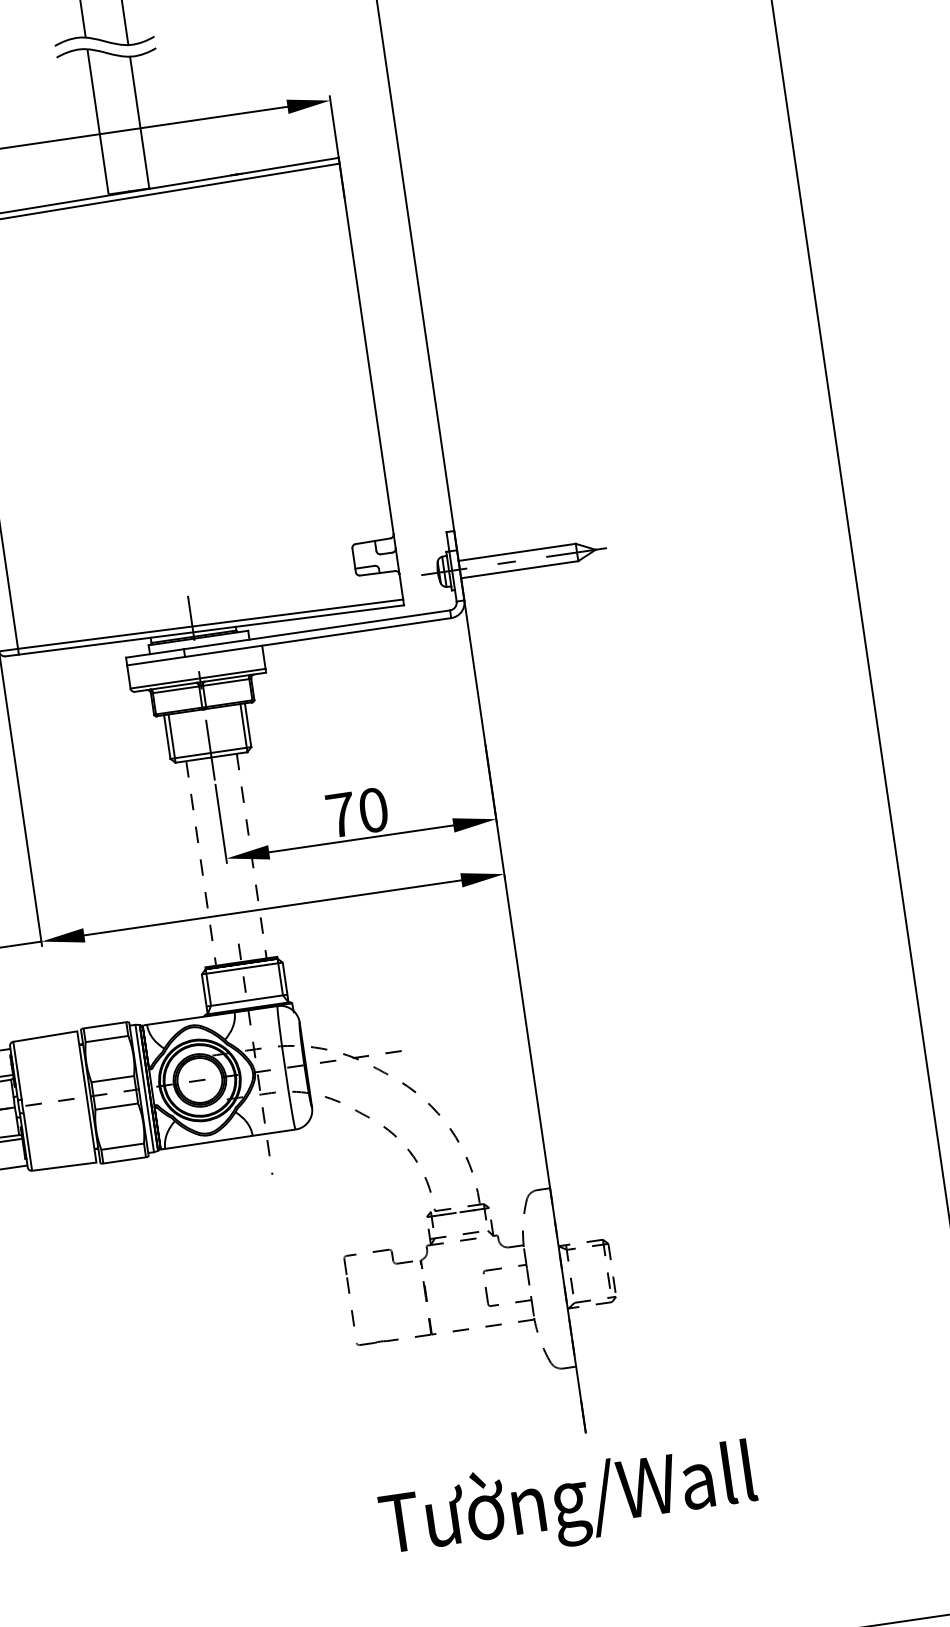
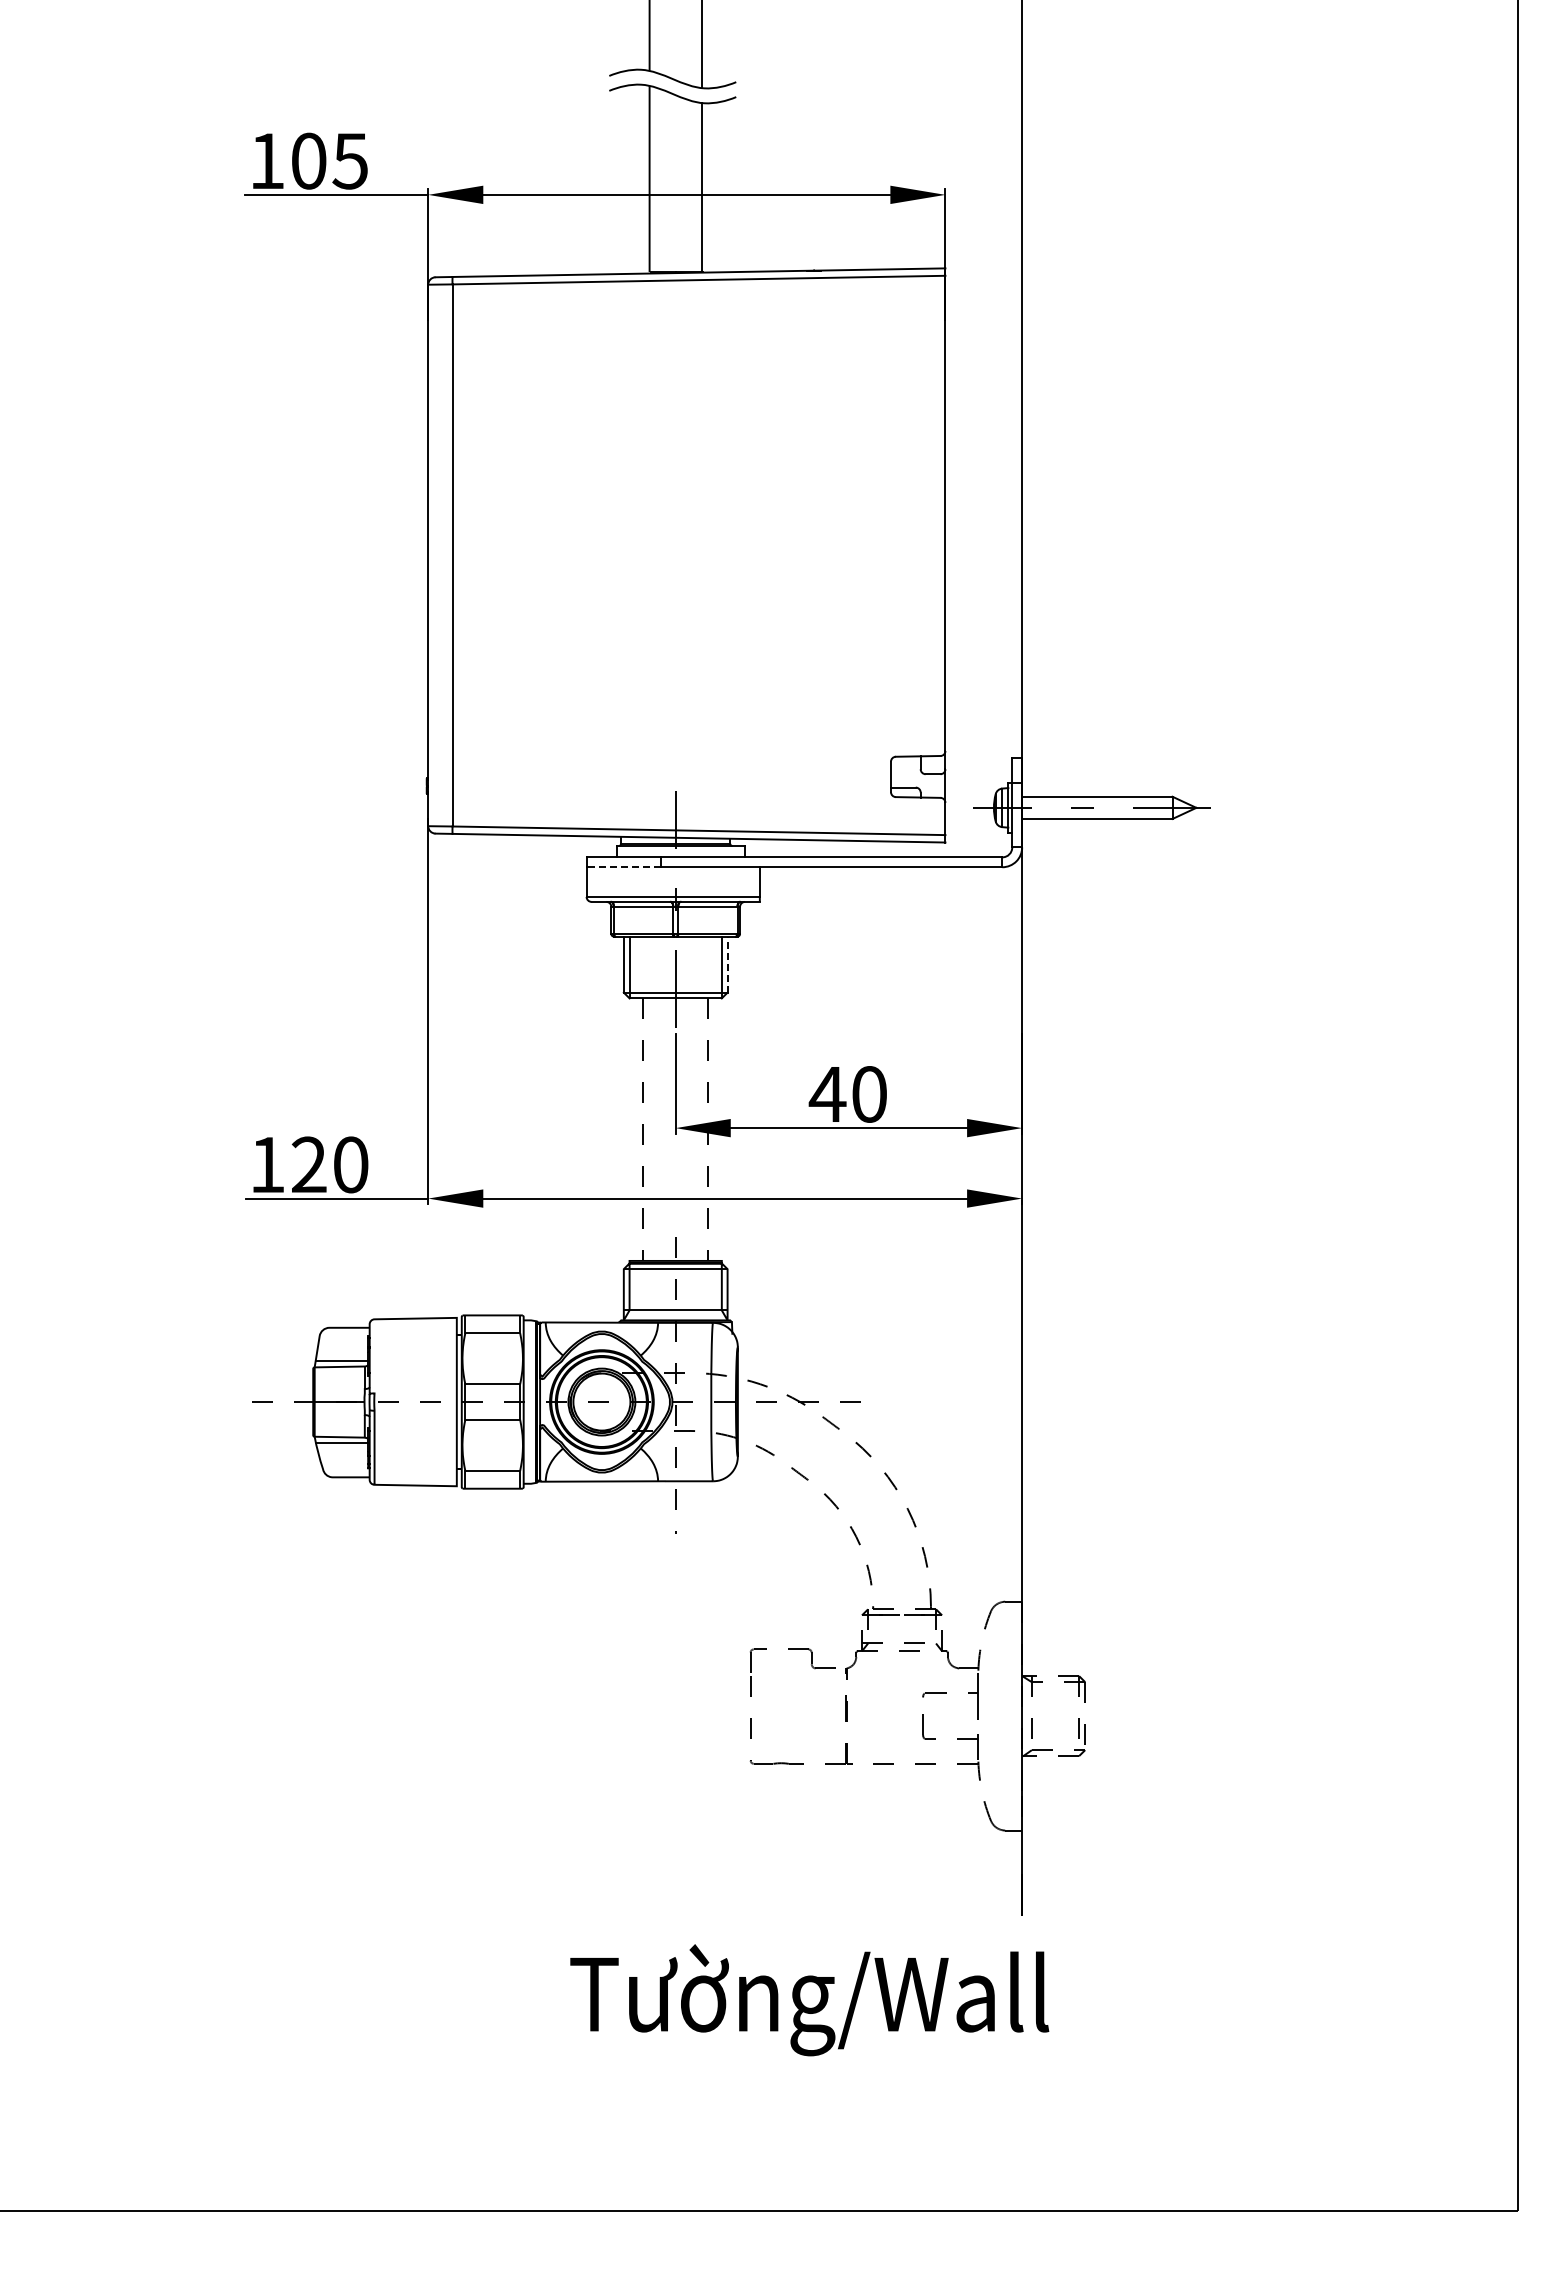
line: (155, 661) -> (623, 867), solid -> dashed
line: (248, 725) -> (727, 964), solid -> dashed
text: (340, 815) -> (827, 1094), 70 -> 40
line: (17, 1070) -> (374, 1356), removed
line: (144, 1088) -> (531, 1401), removed
text: (568, 1503) -> (809, 2000), moved

